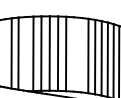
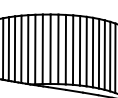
line: (4, 52) -> (8, 48), added
line: (26, 53) -> (28, 49), added
line: (73, 53) -> (72, 49), added
line: (80, 54) -> (79, 50), added

